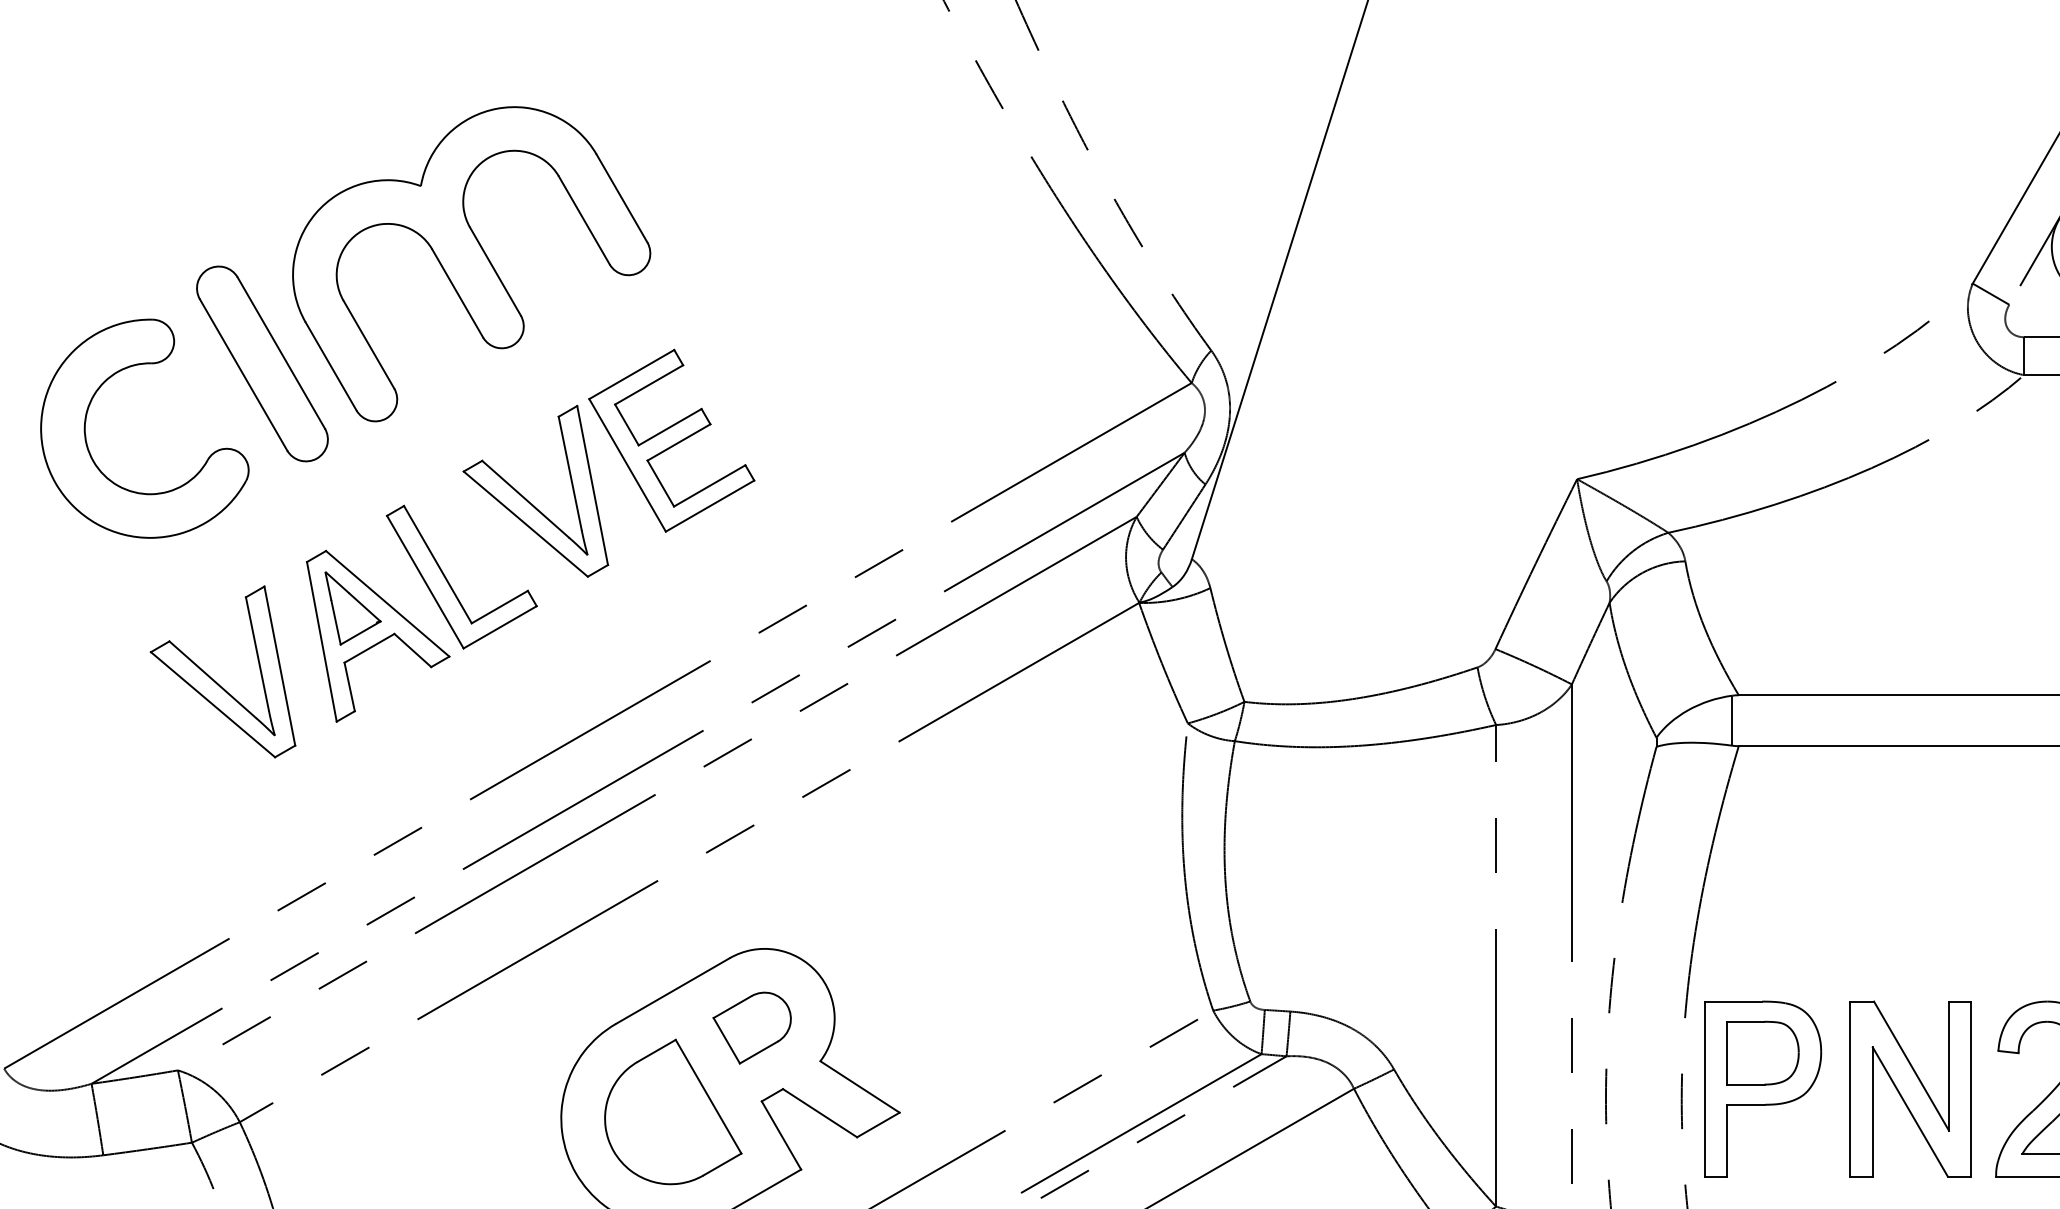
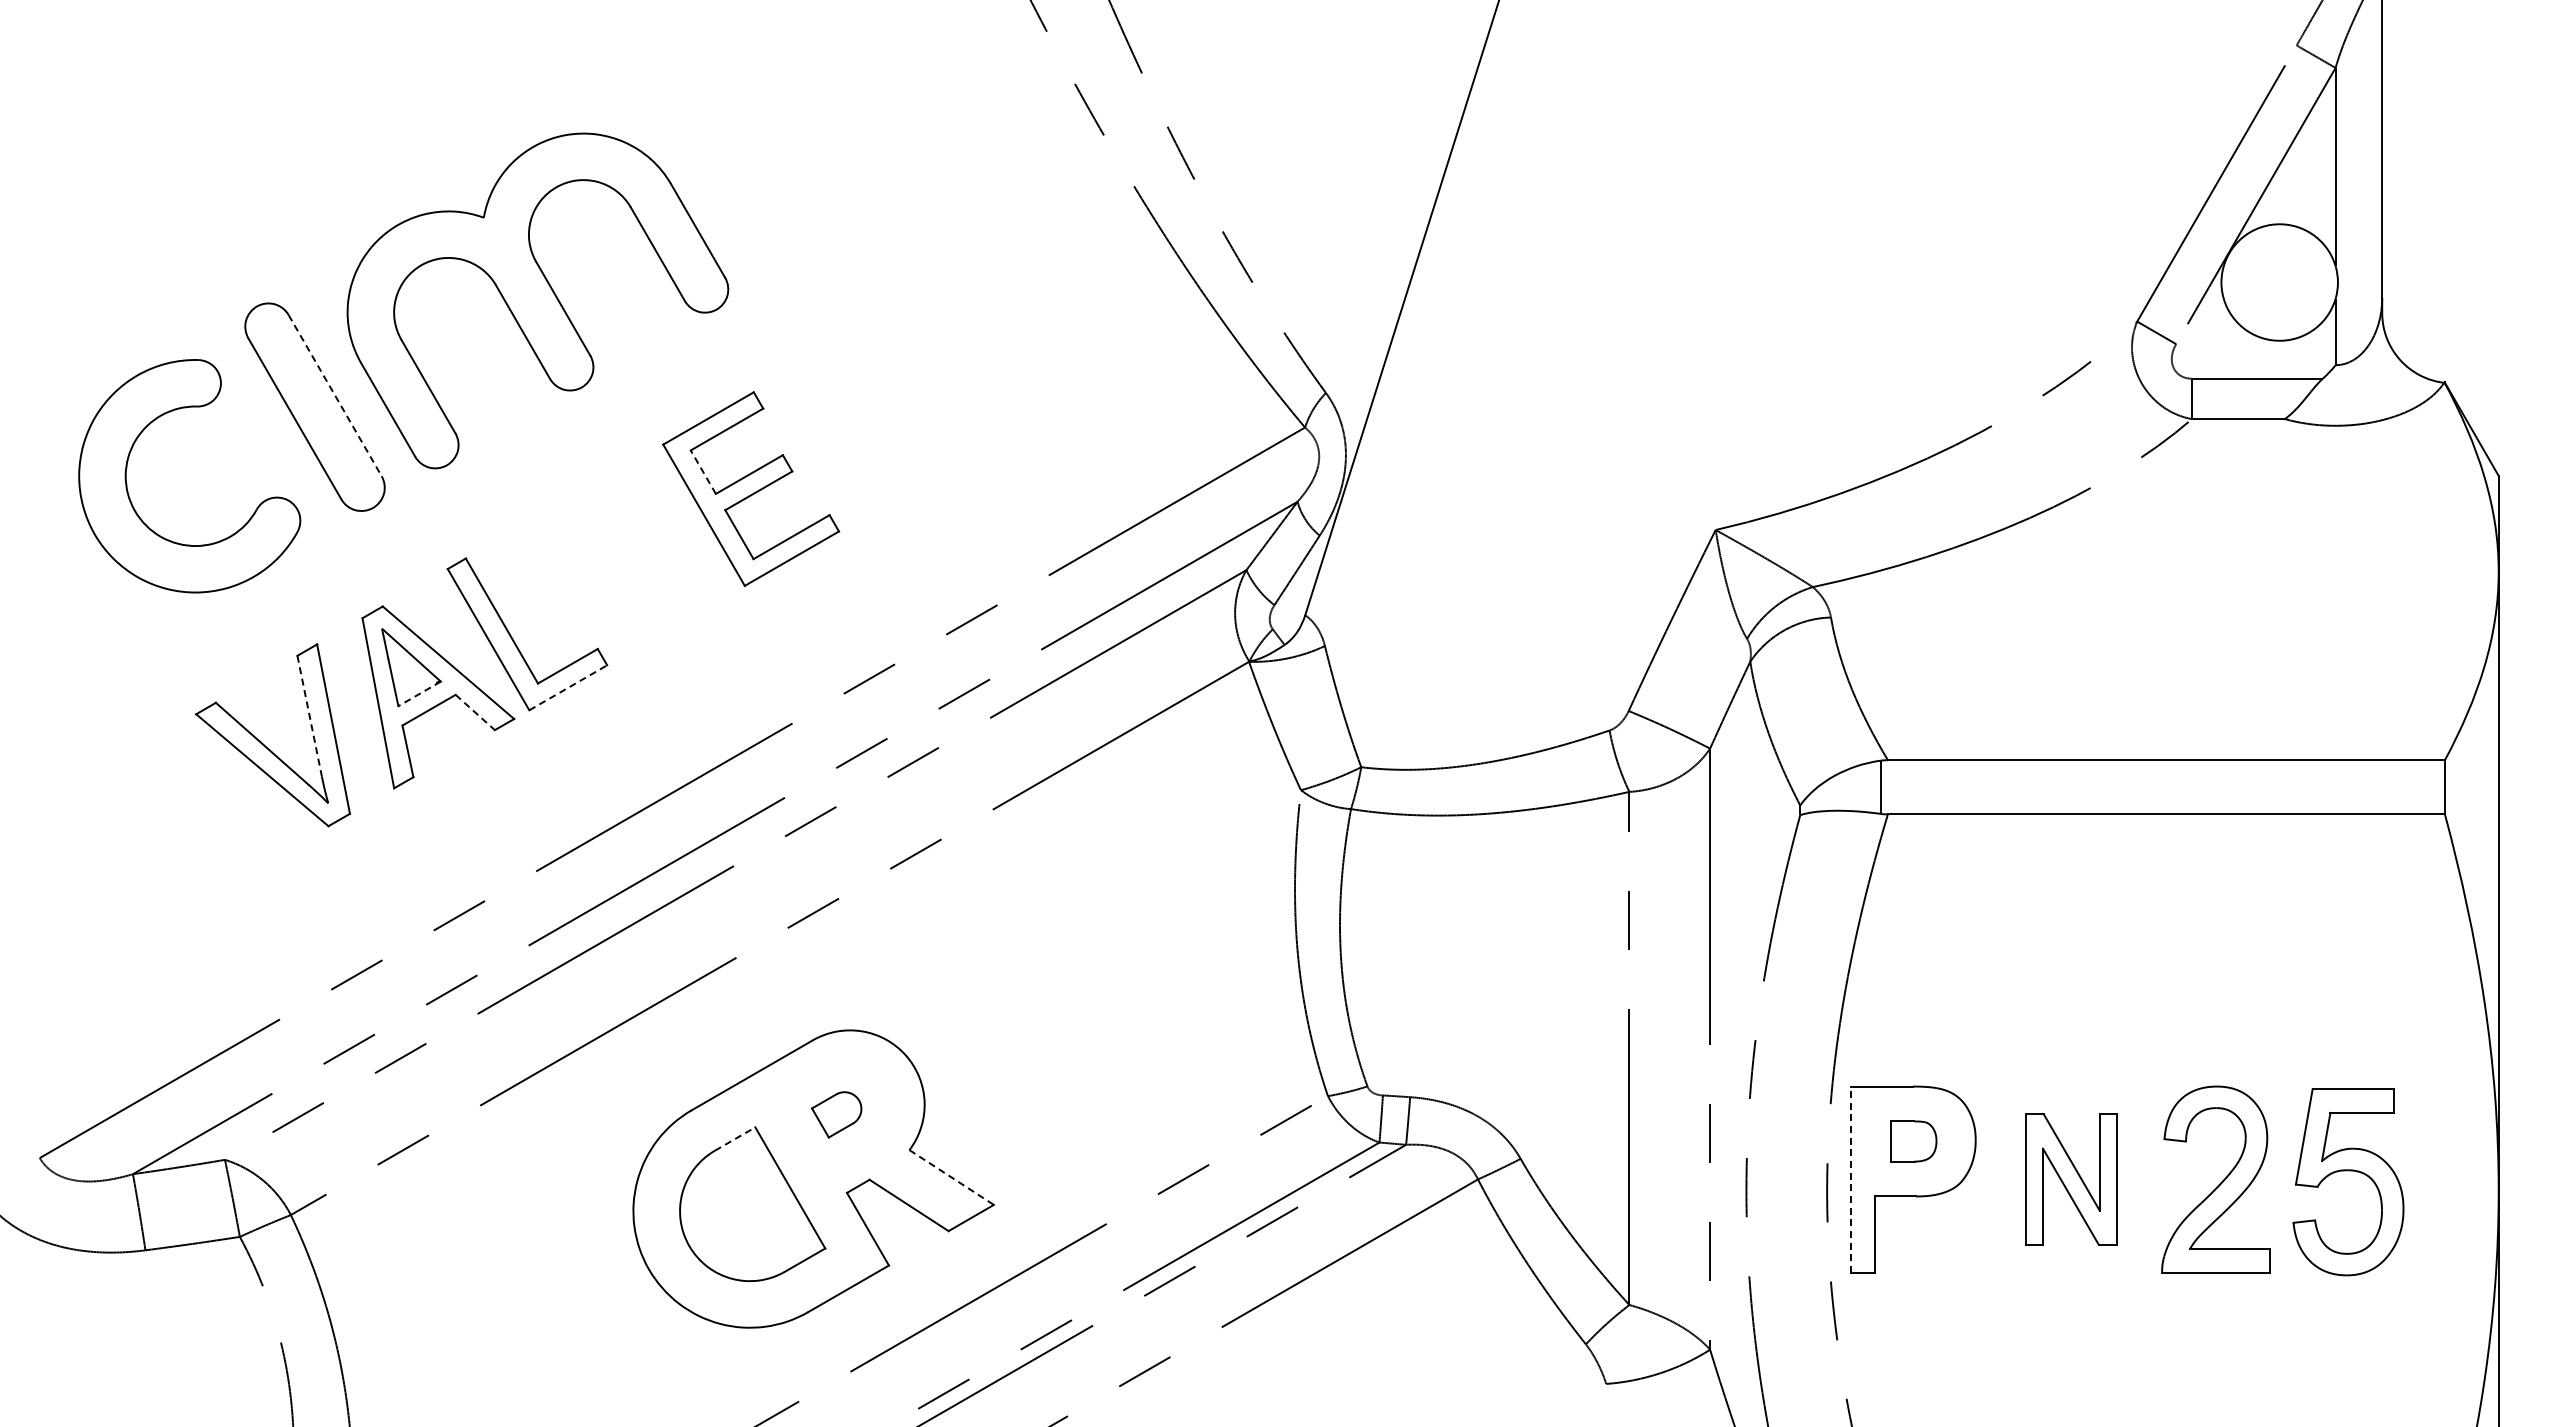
line: (281, 353) -> (335, 396), solid -> dashed
line: (627, 424) -> (703, 471), solid -> dashed
part: (527, 499) -> (597, 551), removed
line: (500, 627) -> (568, 687), solid -> dashed
line: (360, 632) -> (419, 693), solid -> dashed
line: (413, 650) -> (475, 712), solid -> dashed
line: (257, 654) -> (309, 716), solid -> dashed
part: (751, 1027) -> (836, 1114), size x0.6
line: (657, 1050) -> (735, 1138), solid -> dashed
part: (1762, 1053) -> (1913, 1141), size x0.6
line: (860, 1086) -> (952, 1177), solid -> dashed
line: (1704, 1088) -> (1851, 1179), solid -> dashed
part: (1911, 1088) -> (2071, 1179), size x0.7

